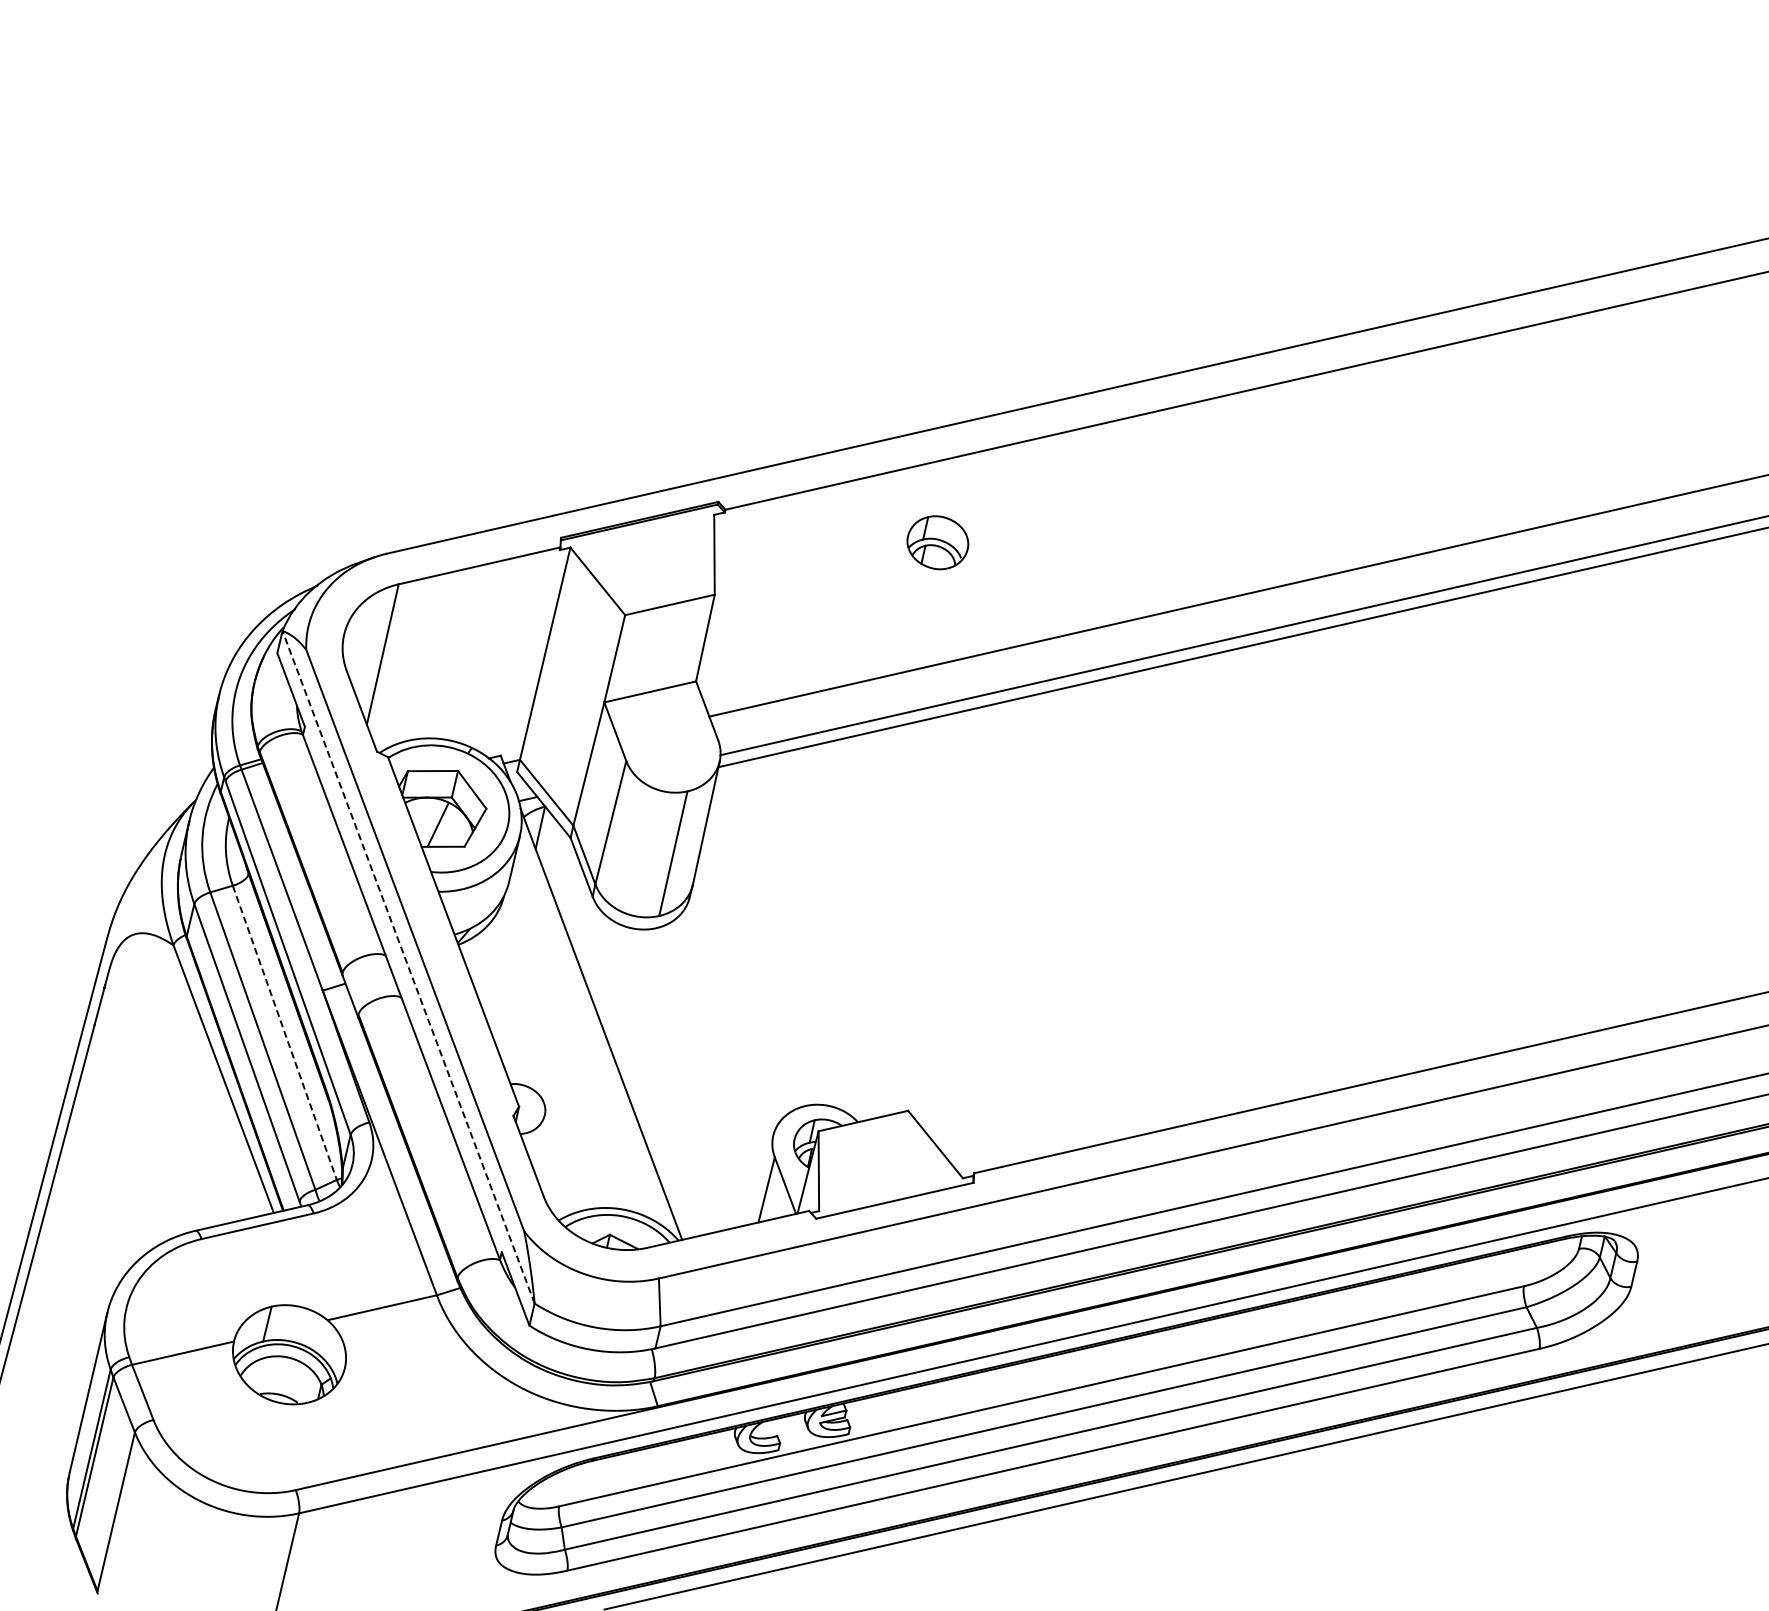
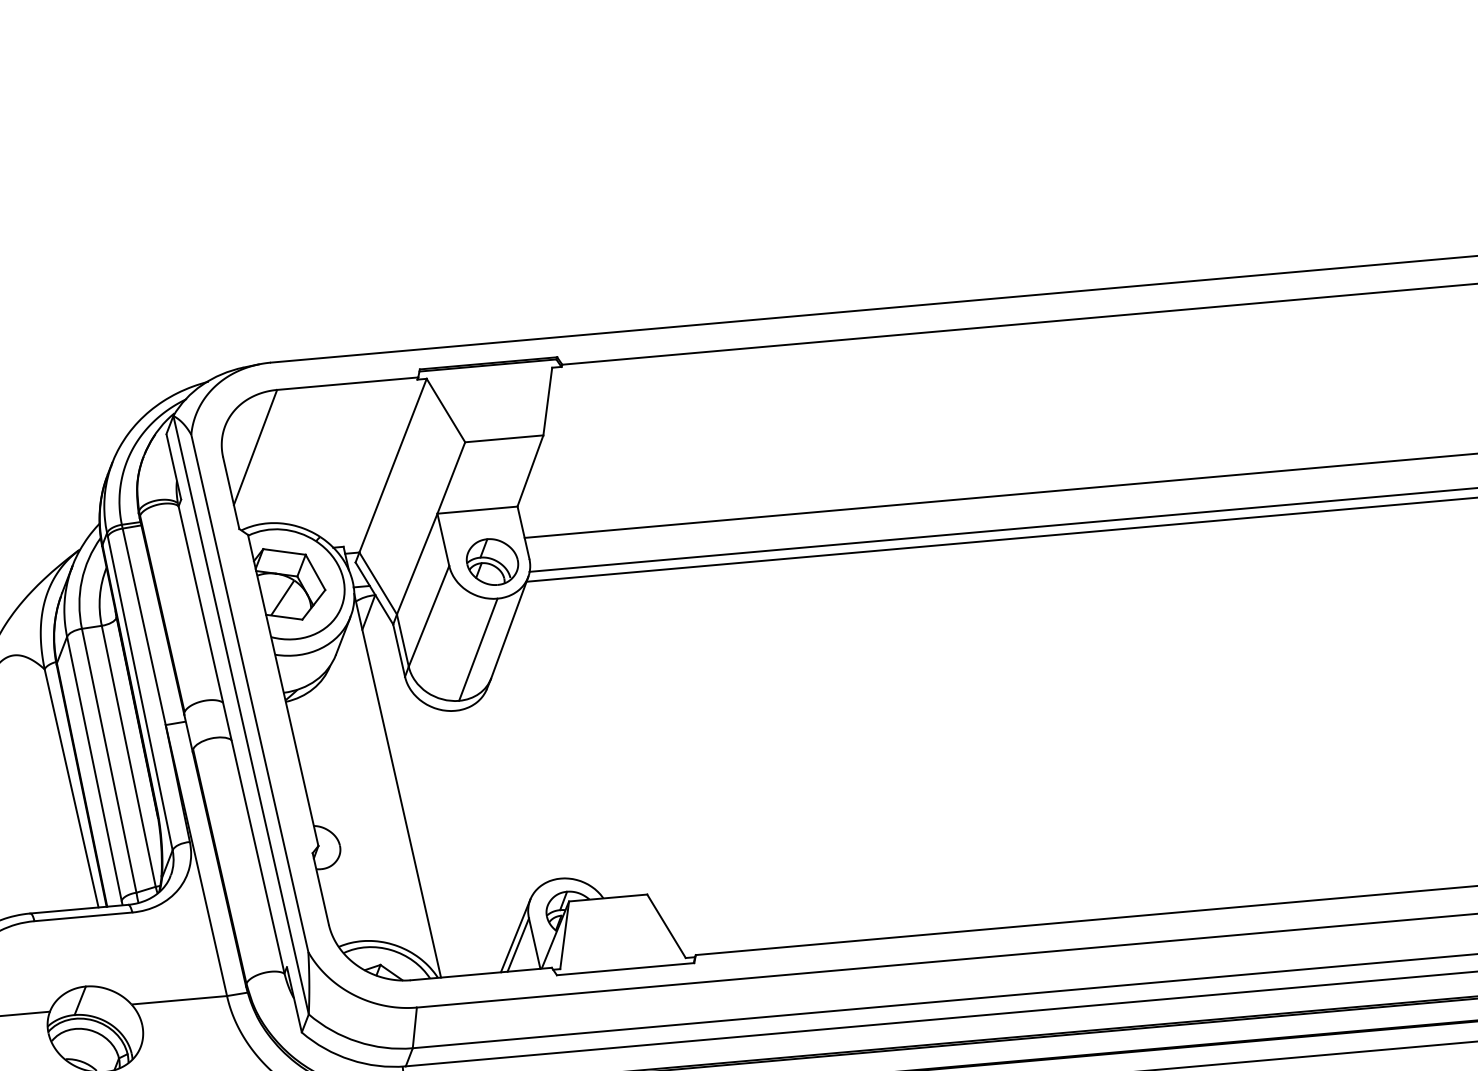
part: (937, 542) -> (492, 561), moved
line: (408, 966) -> (241, 714), dashed -> solid
line: (285, 1033) -> (129, 756), dashed -> solid
line: (761, 1179) -> (515, 935), added

